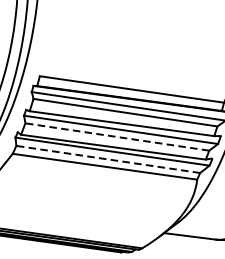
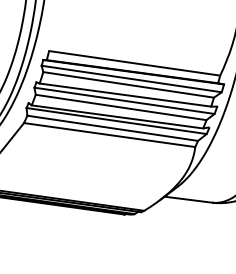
line: (116, 137) -> (120, 107), dashed -> solid
line: (108, 159) -> (112, 128), dashed -> solid

